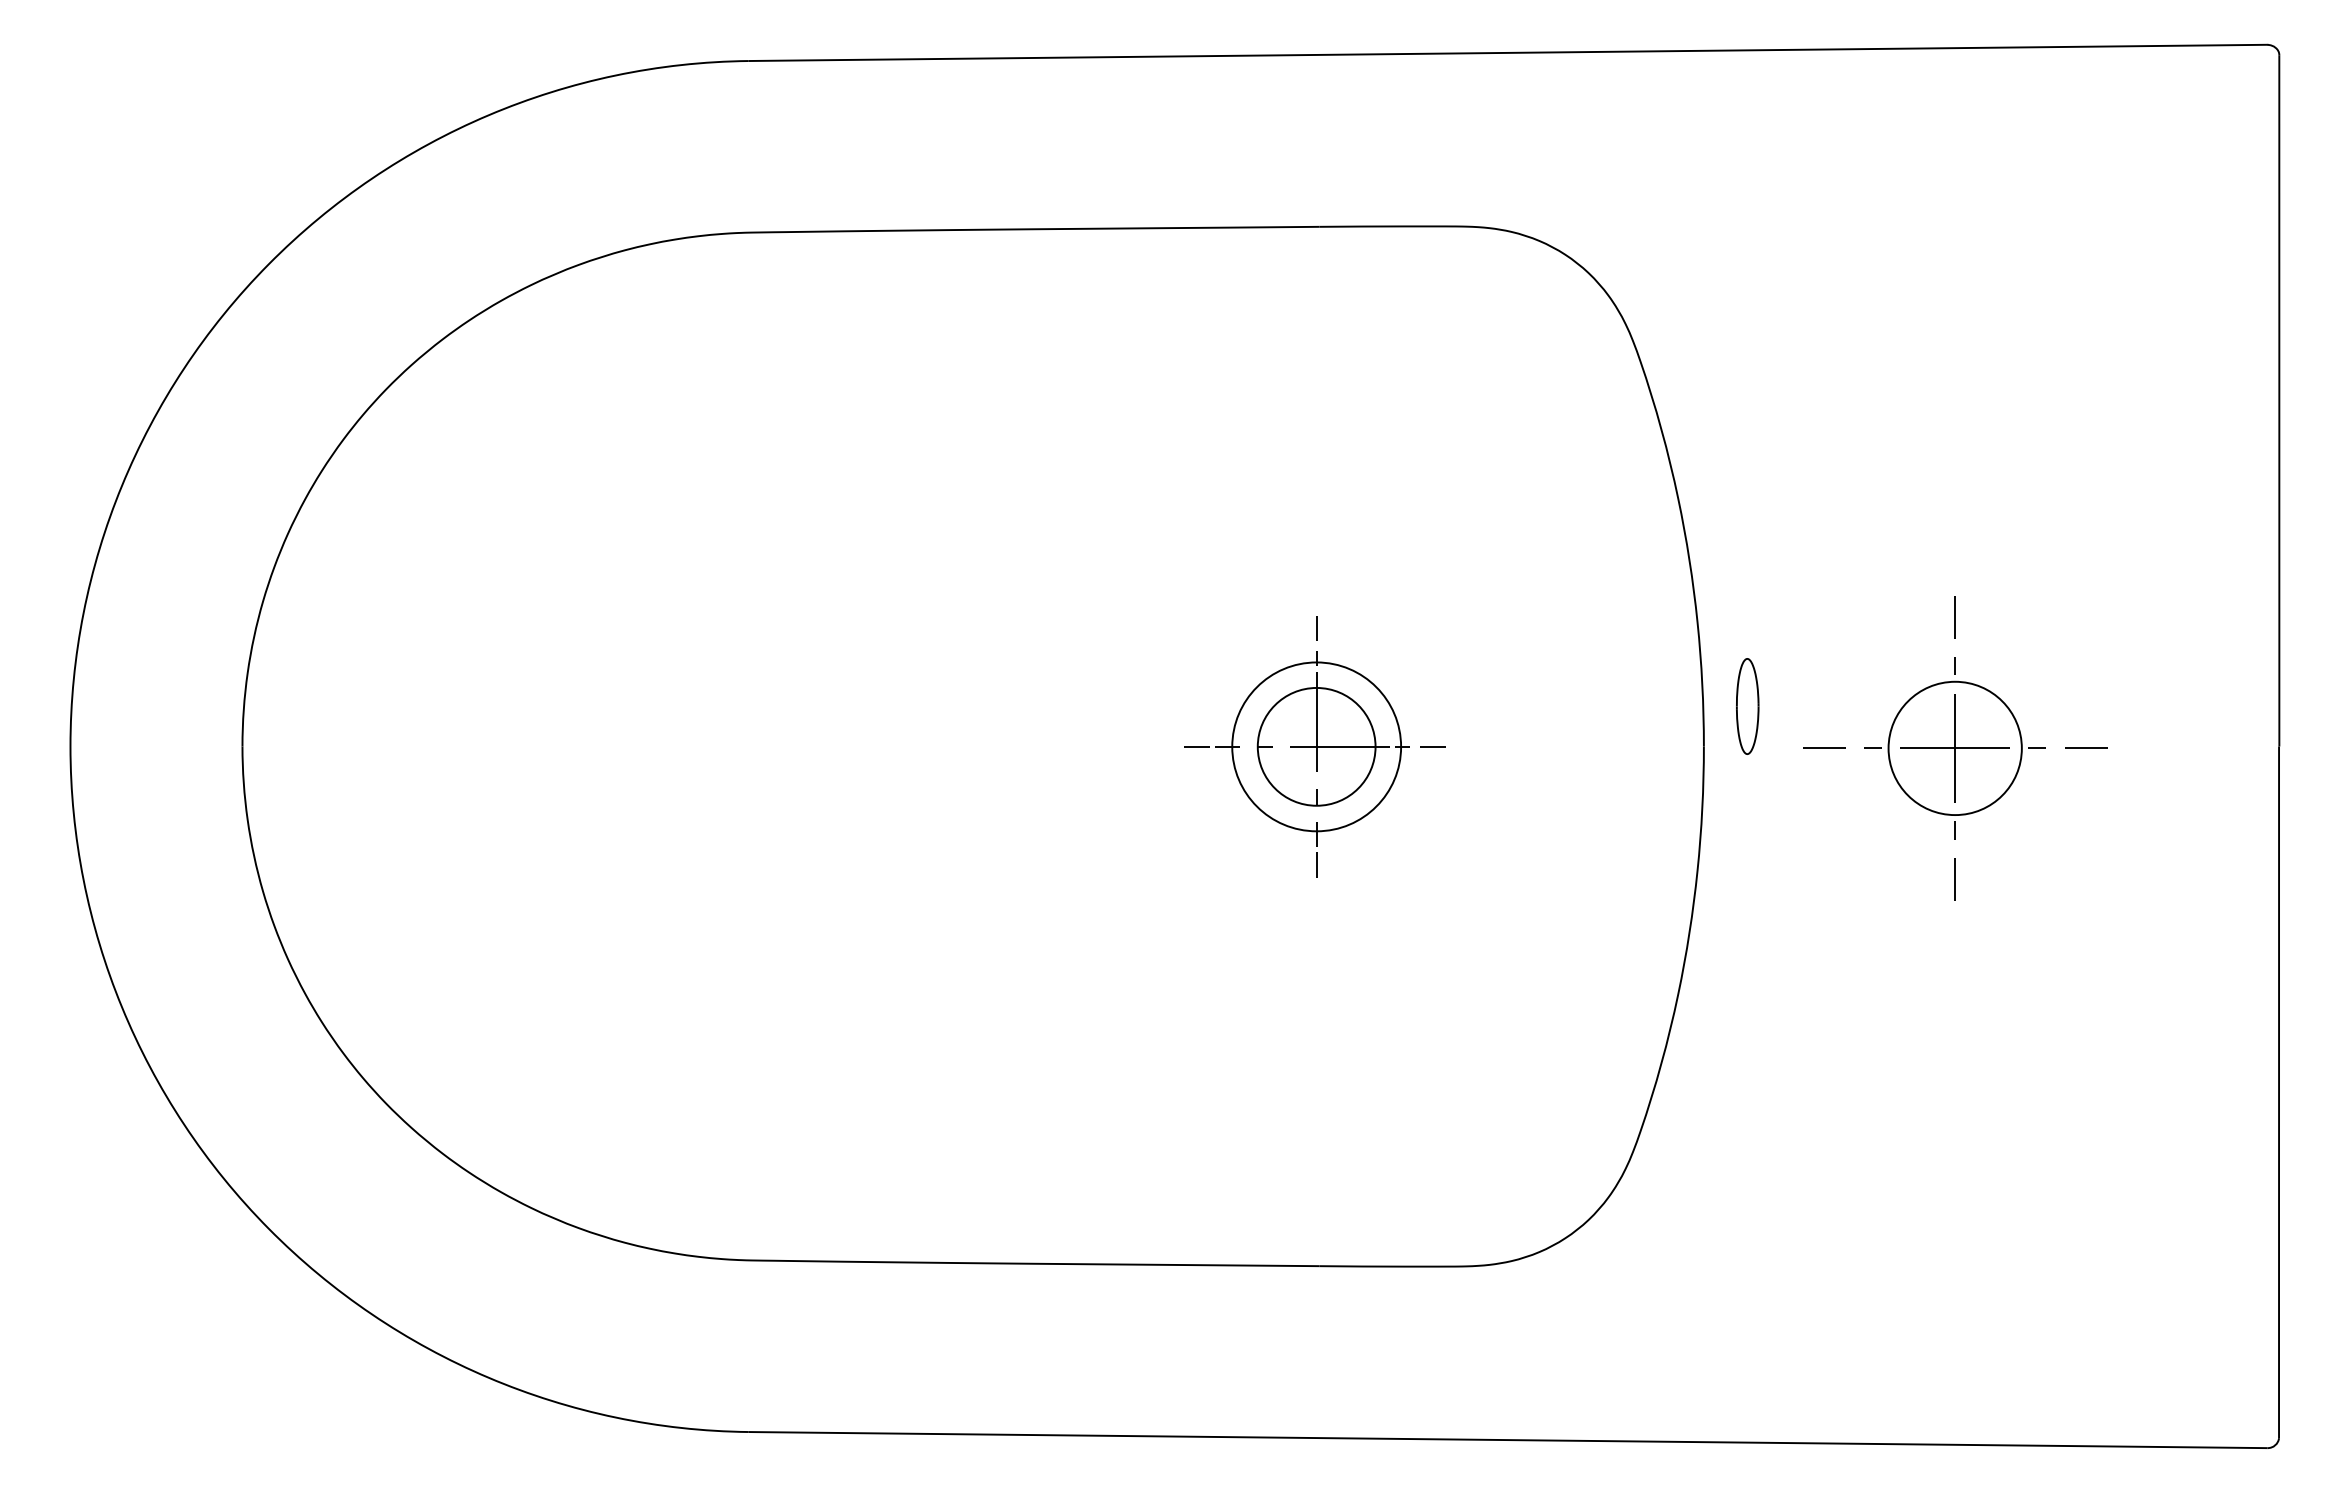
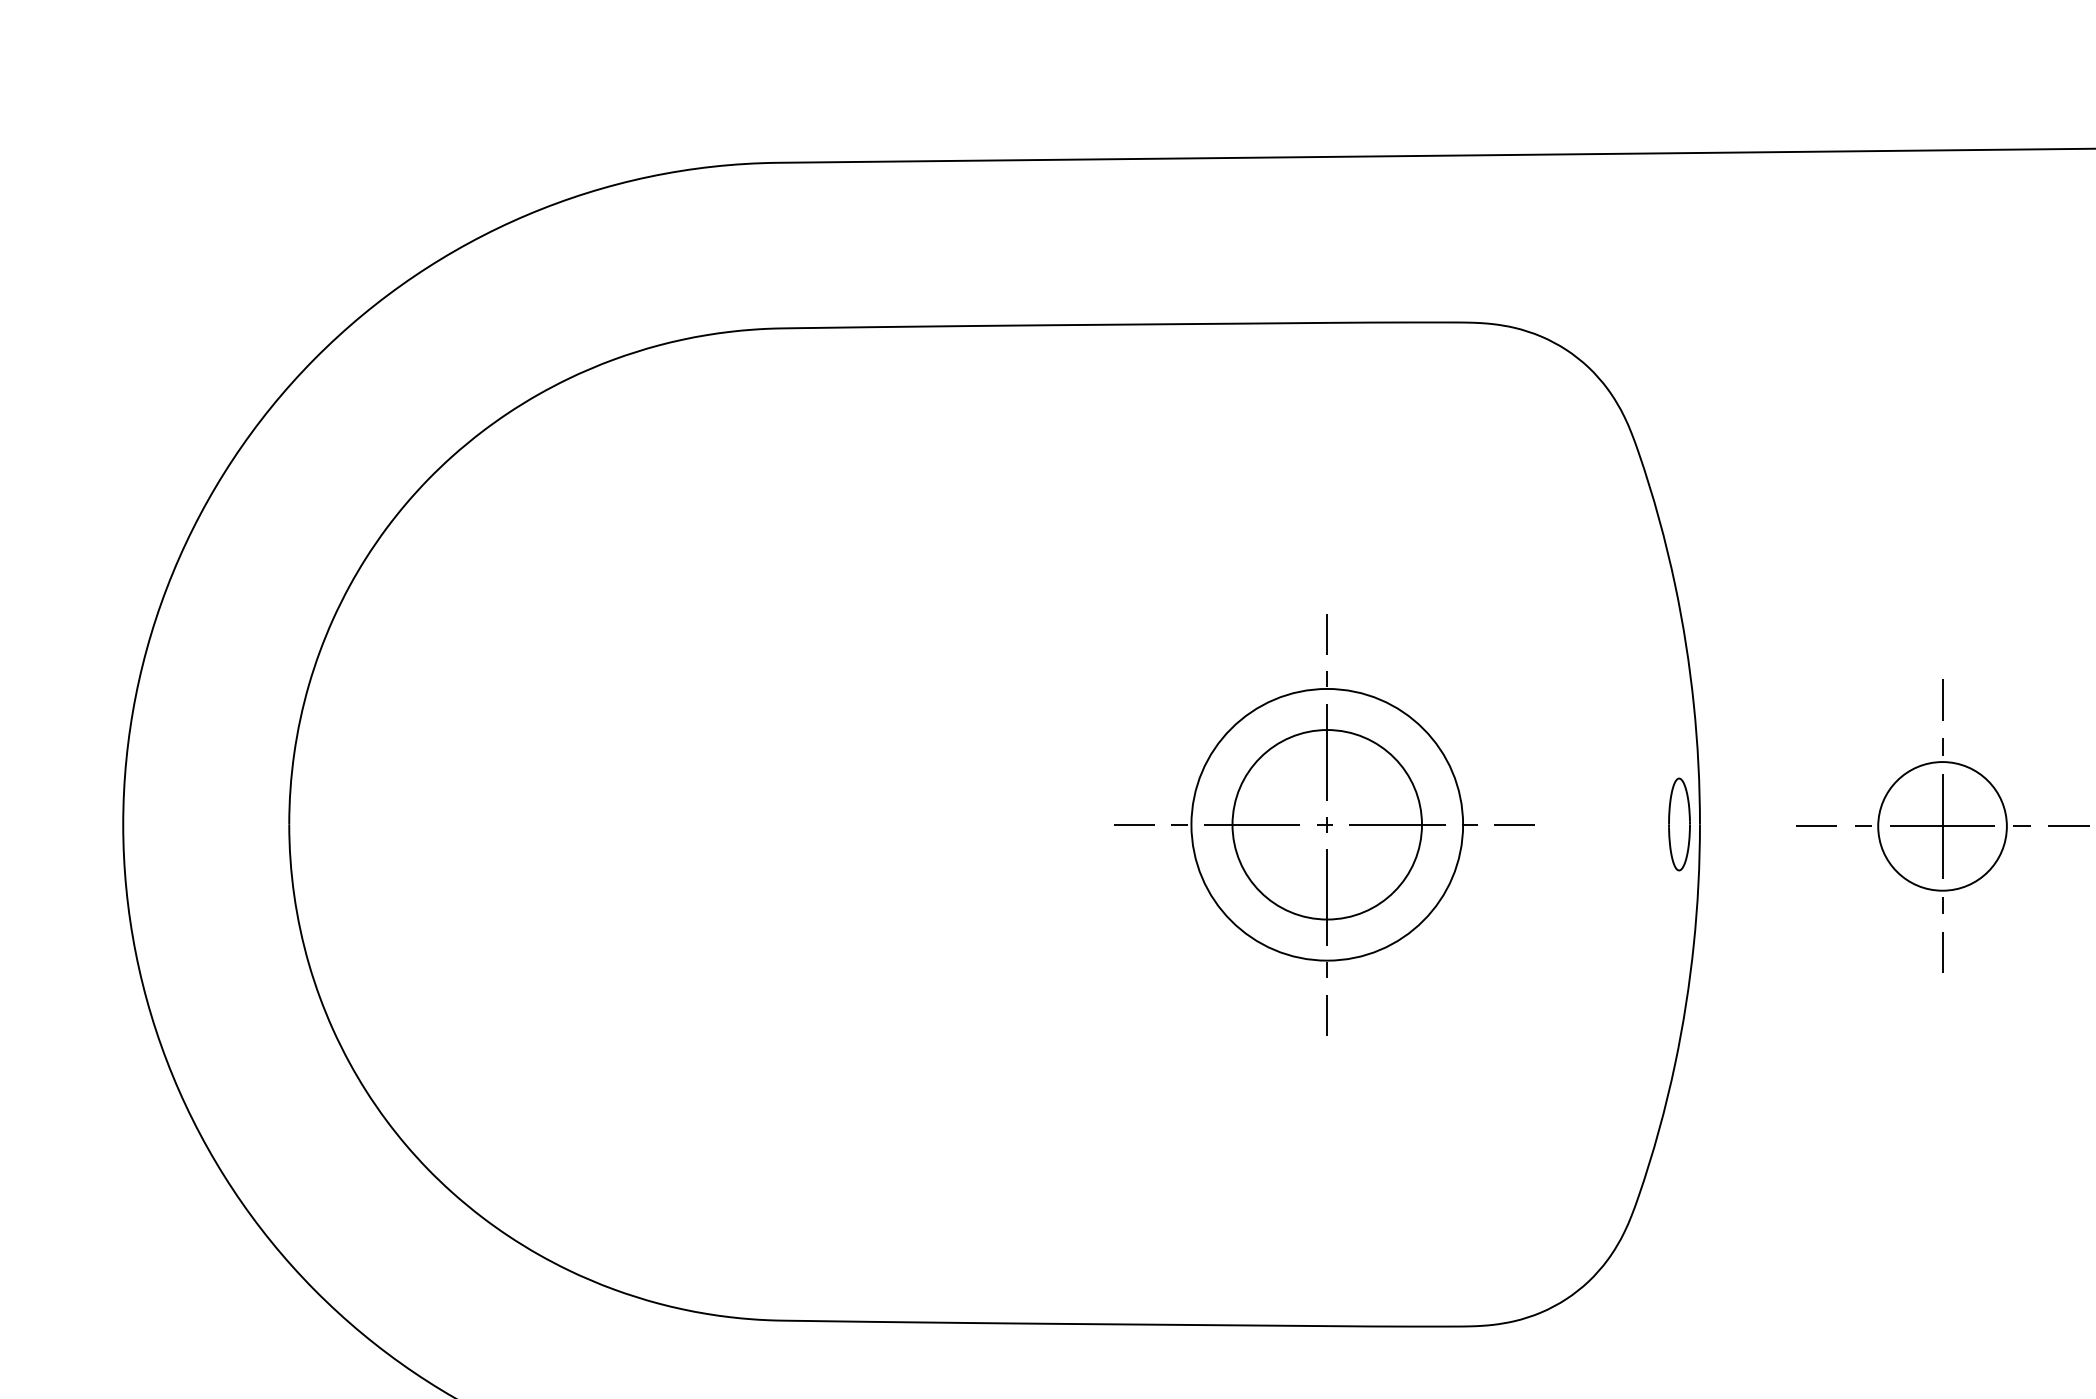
part: (1747, 706) -> (1679, 824), moved
part: (1314, 746) -> (1324, 824), size x1.67

